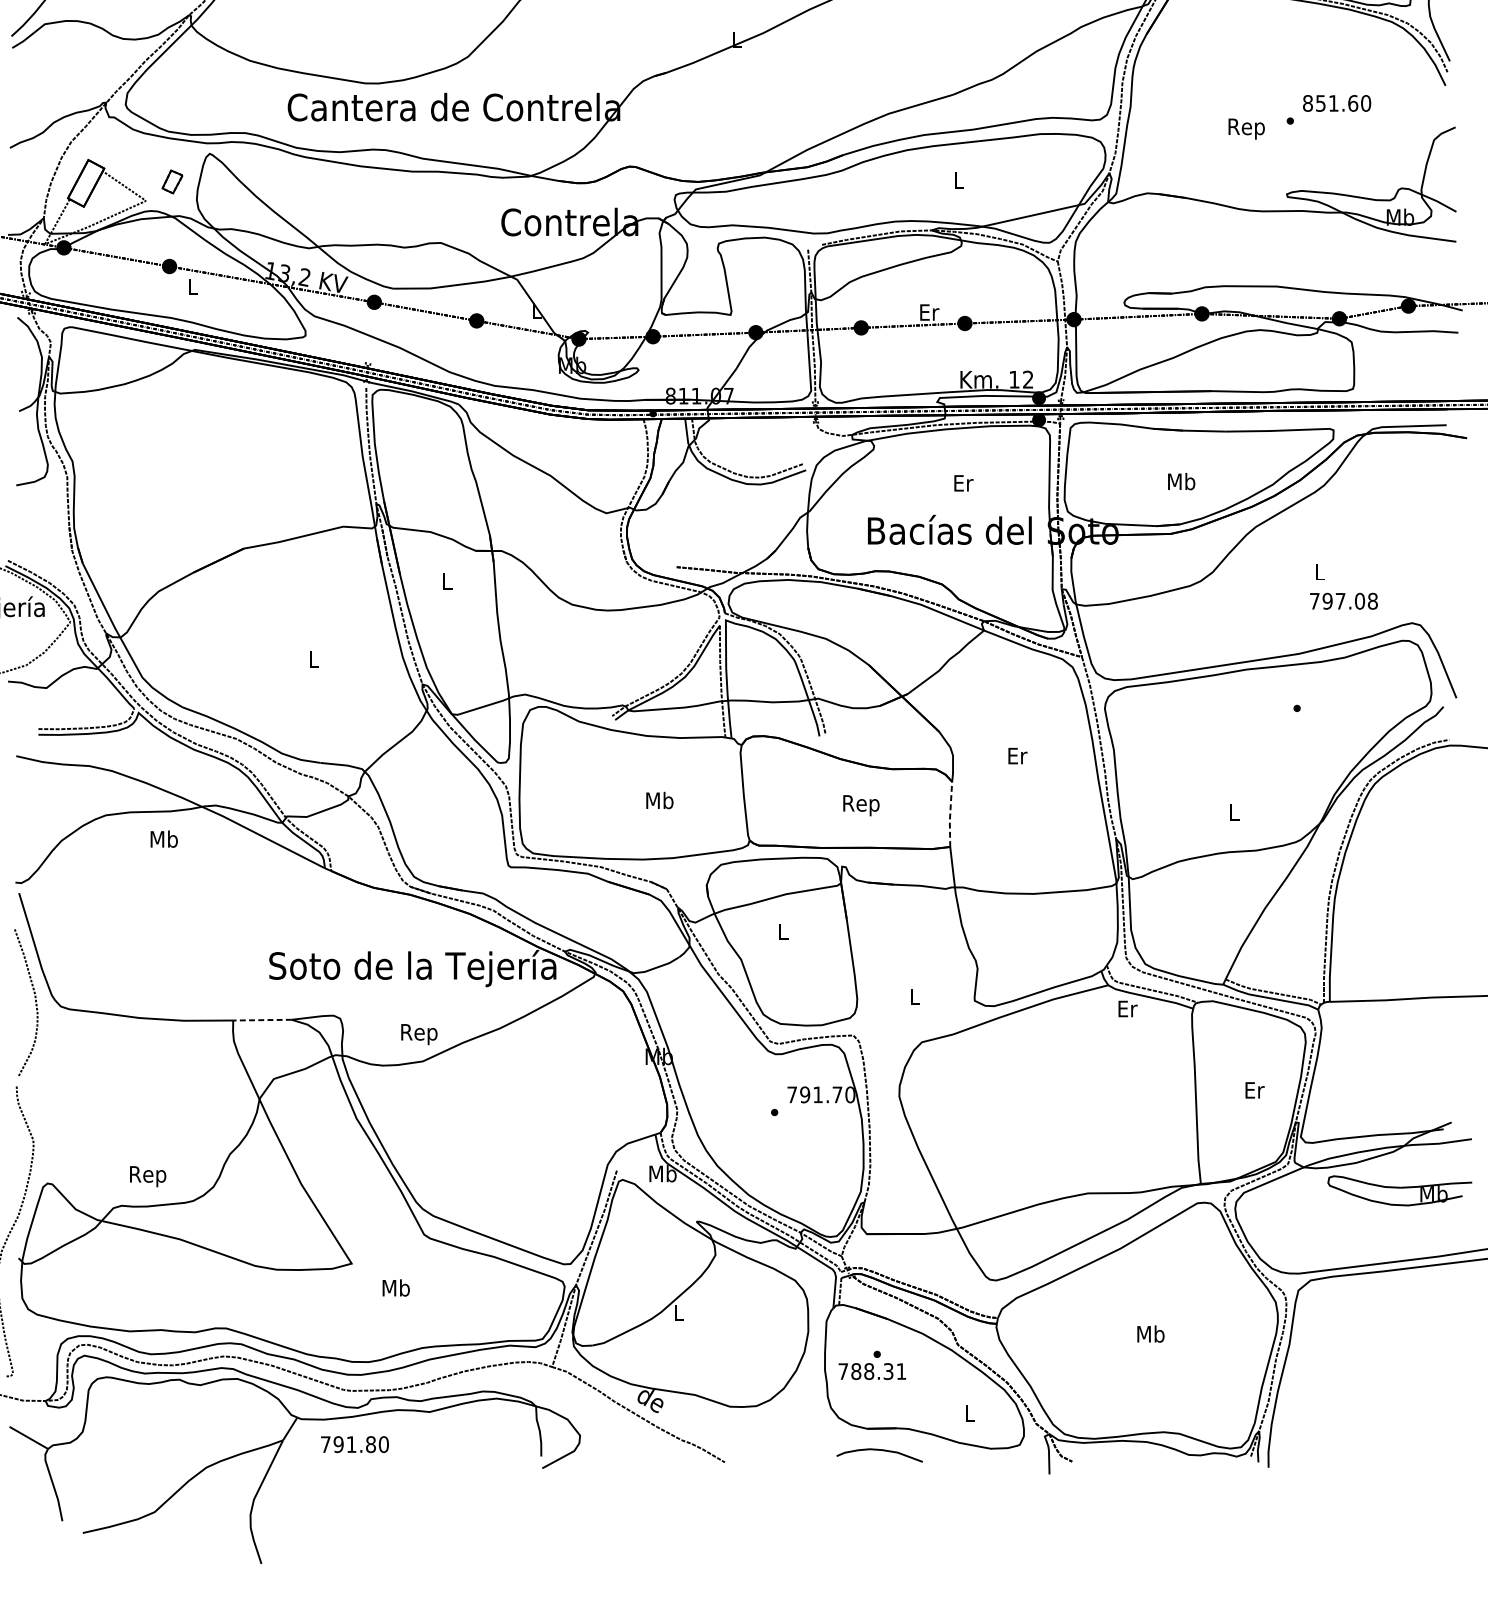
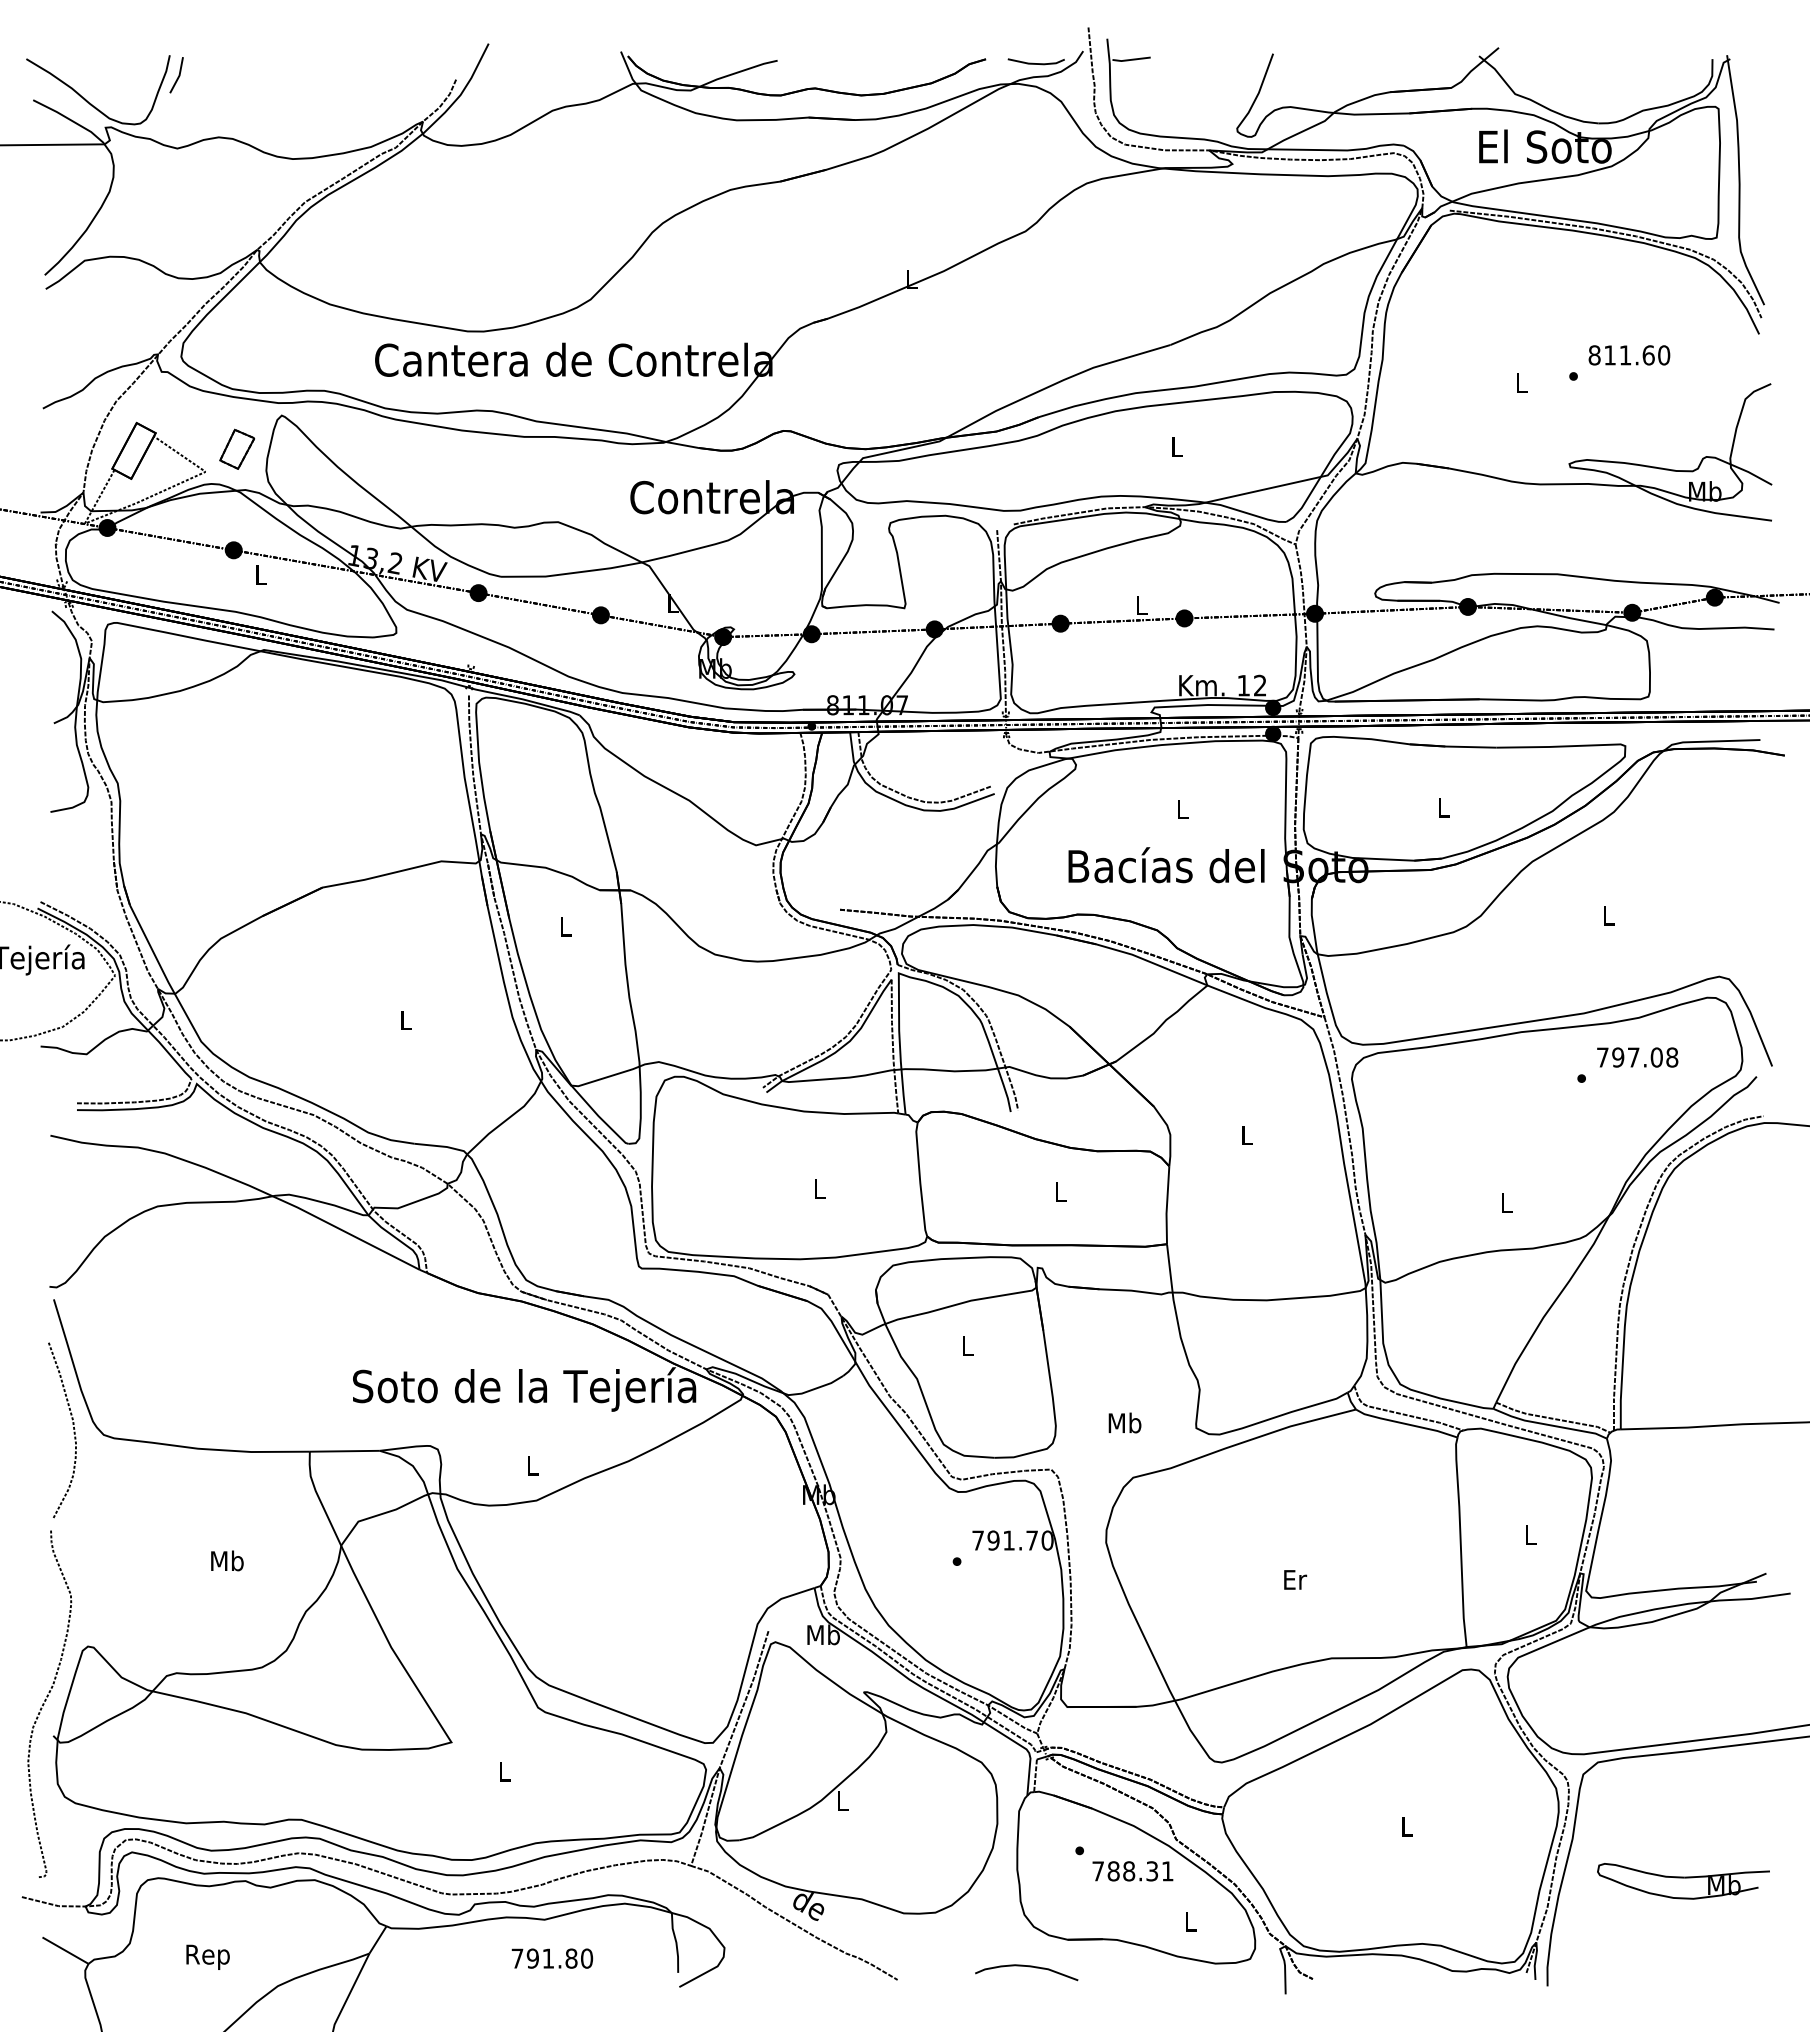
text: (1320, 103) -> (1609, 355), 851.60 -> 811.60
text: (1246, 128) -> (1521, 385), Rep -> L
part: (172, 181) -> (237, 448), size x1.43
text: (929, 312) -> (1142, 605), Er -> L
text: (1181, 481) -> (1443, 807), Mb -> L
text: (964, 483) -> (1183, 809), Er -> L
text: (1343, 601) -> (1637, 1057), moved
text: (1017, 756) -> (1247, 1135), Er -> L
text: (659, 800) -> (819, 1188), Mb -> L
text: (861, 805) -> (1060, 1194), Rep -> L
line: (949, 814) -> (1166, 1205), dashed -> solid
text: (164, 838) -> (227, 1560), moved
text: (914, 996) -> (1124, 1422), L -> Mb
text: (1127, 1008) -> (1295, 1579), moved
line: (262, 1020) -> (344, 1451), dashed -> solid
text: (419, 1034) -> (532, 1468), Rep -> L
text: (1255, 1089) -> (1531, 1534), Er -> L
text: (147, 1175) -> (207, 1956), moved
part: (1399, 1191) -> (1683, 1881), moved
text: (396, 1288) -> (504, 1771), Mb -> L
text: (1150, 1334) -> (1406, 1826), Mb -> L
text: (872, 1371) -> (1132, 1871), moved
text: (355, 1444) -> (552, 1958), moved
curve: (881, 1451) -> (1028, 1967), moved

